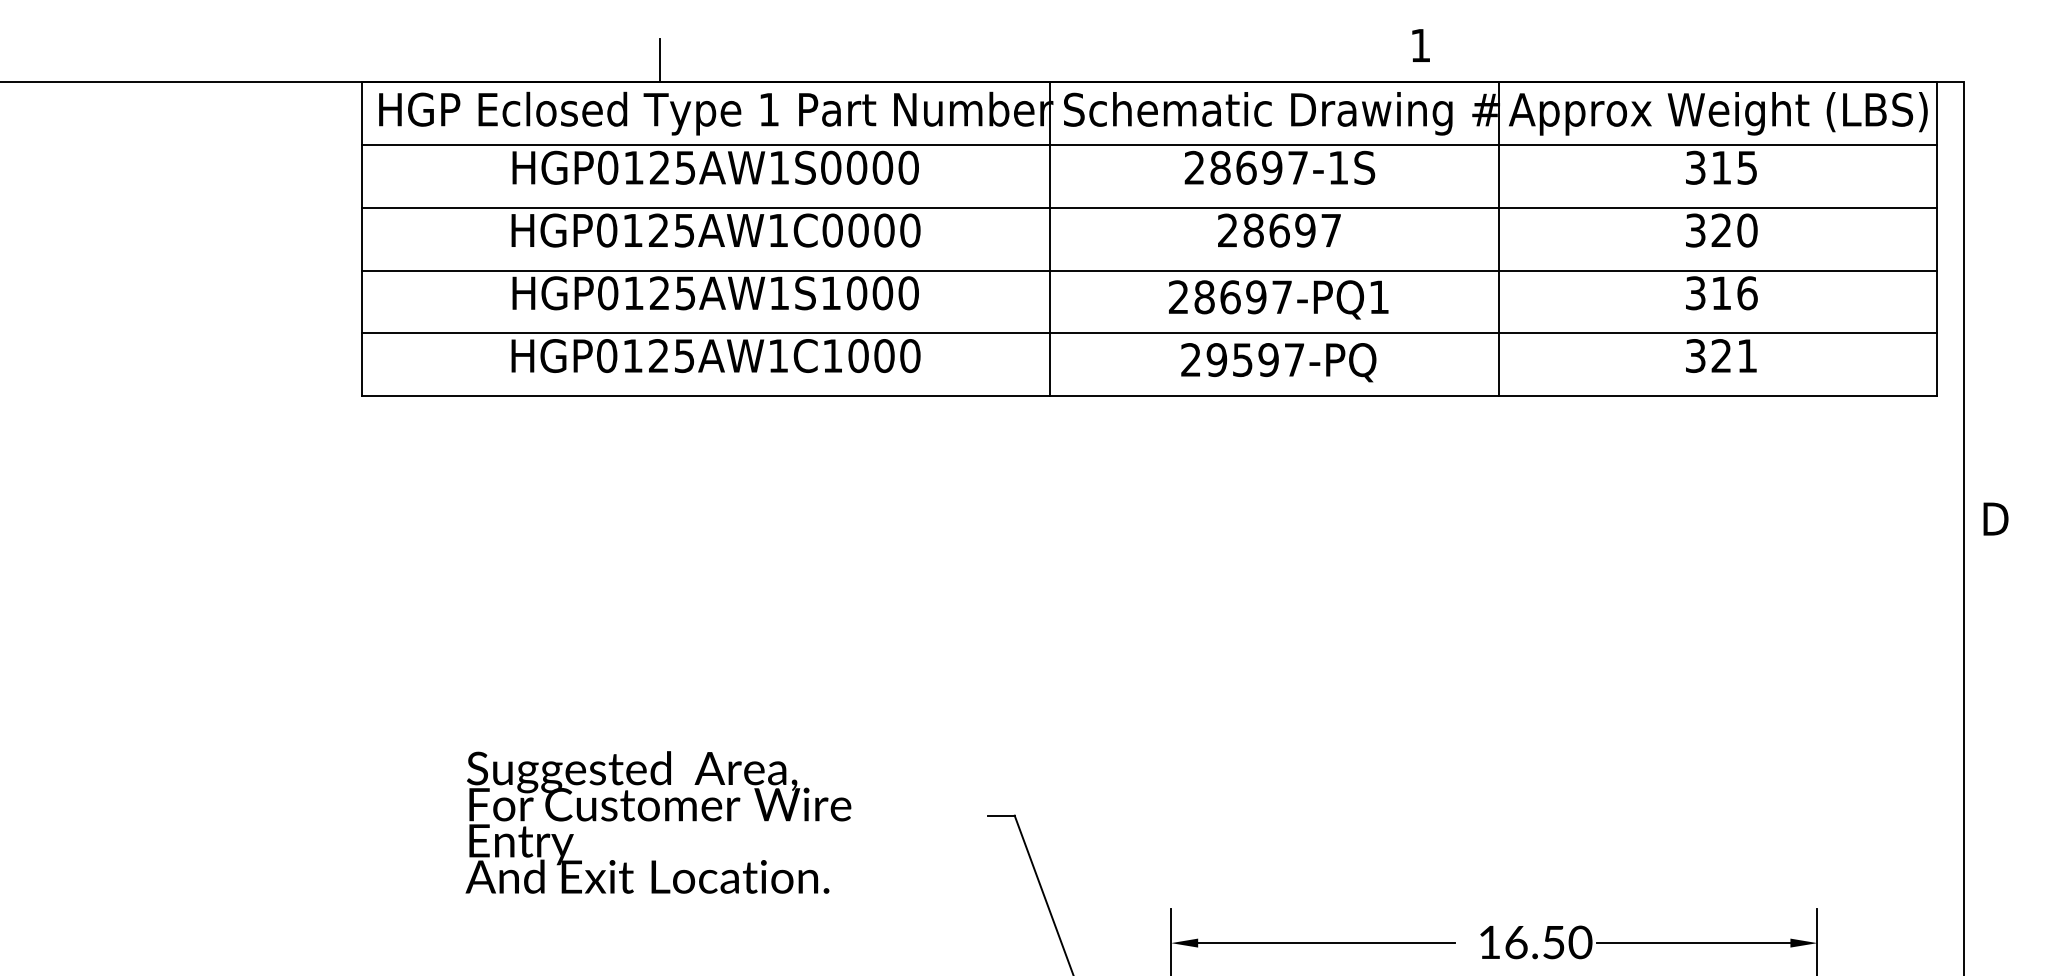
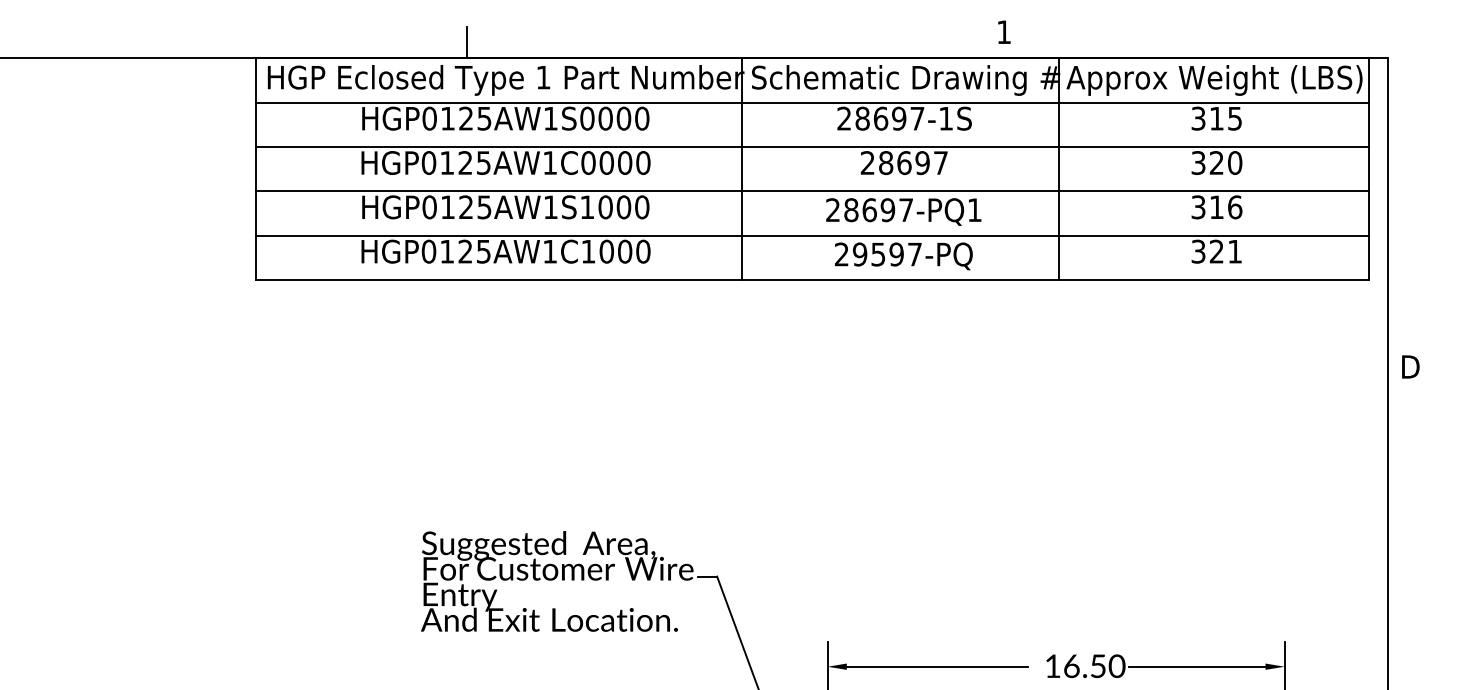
text: (658, 822) -> (557, 581), moved

